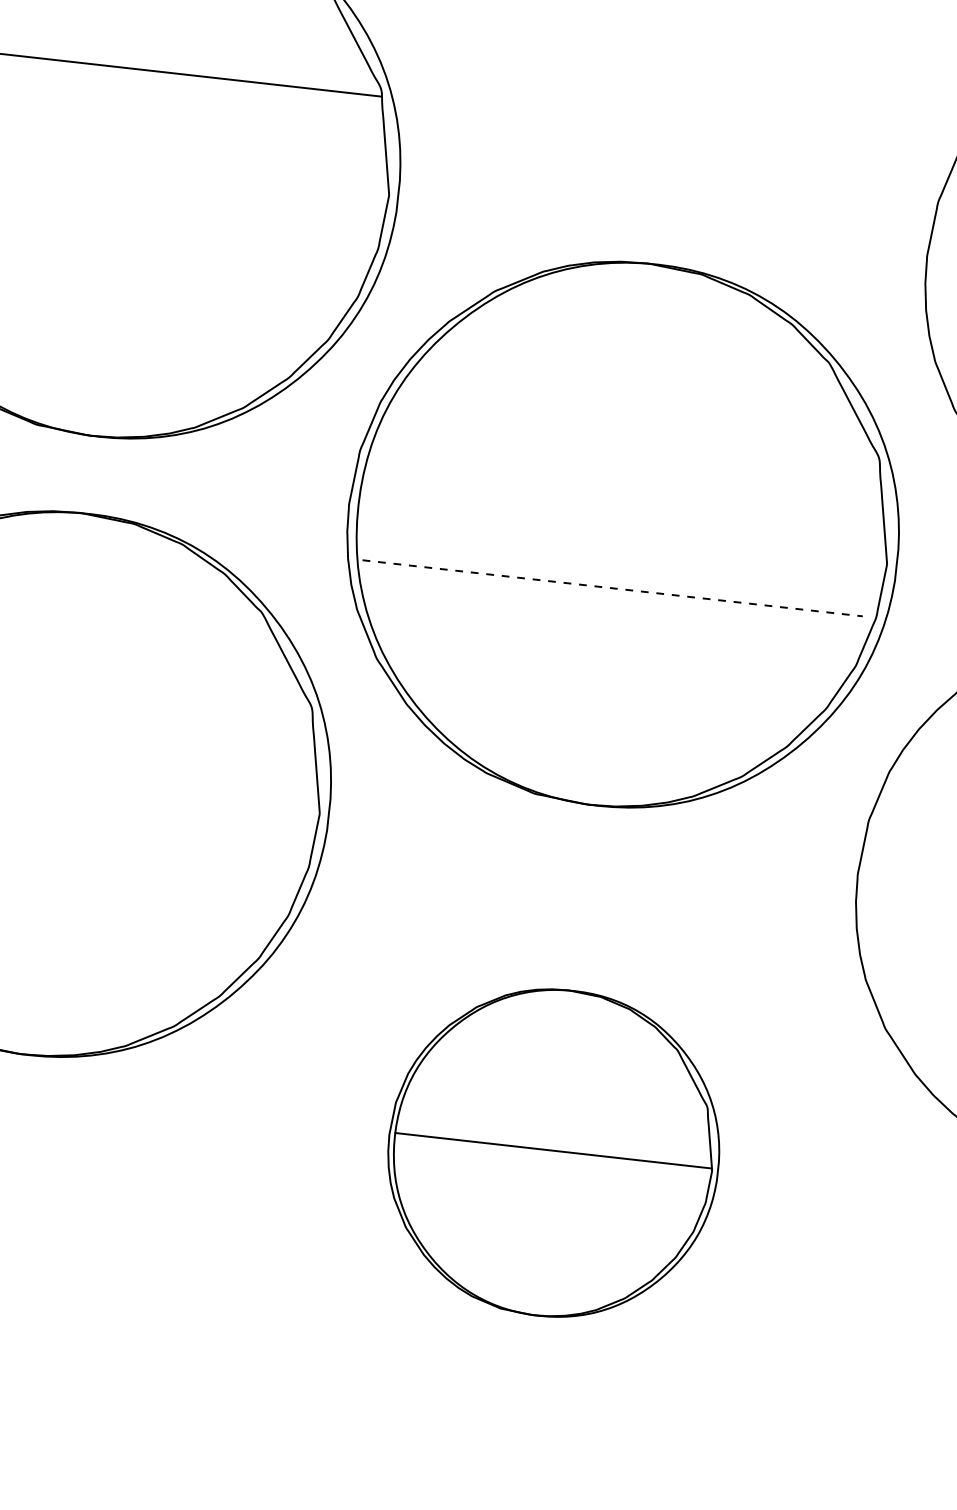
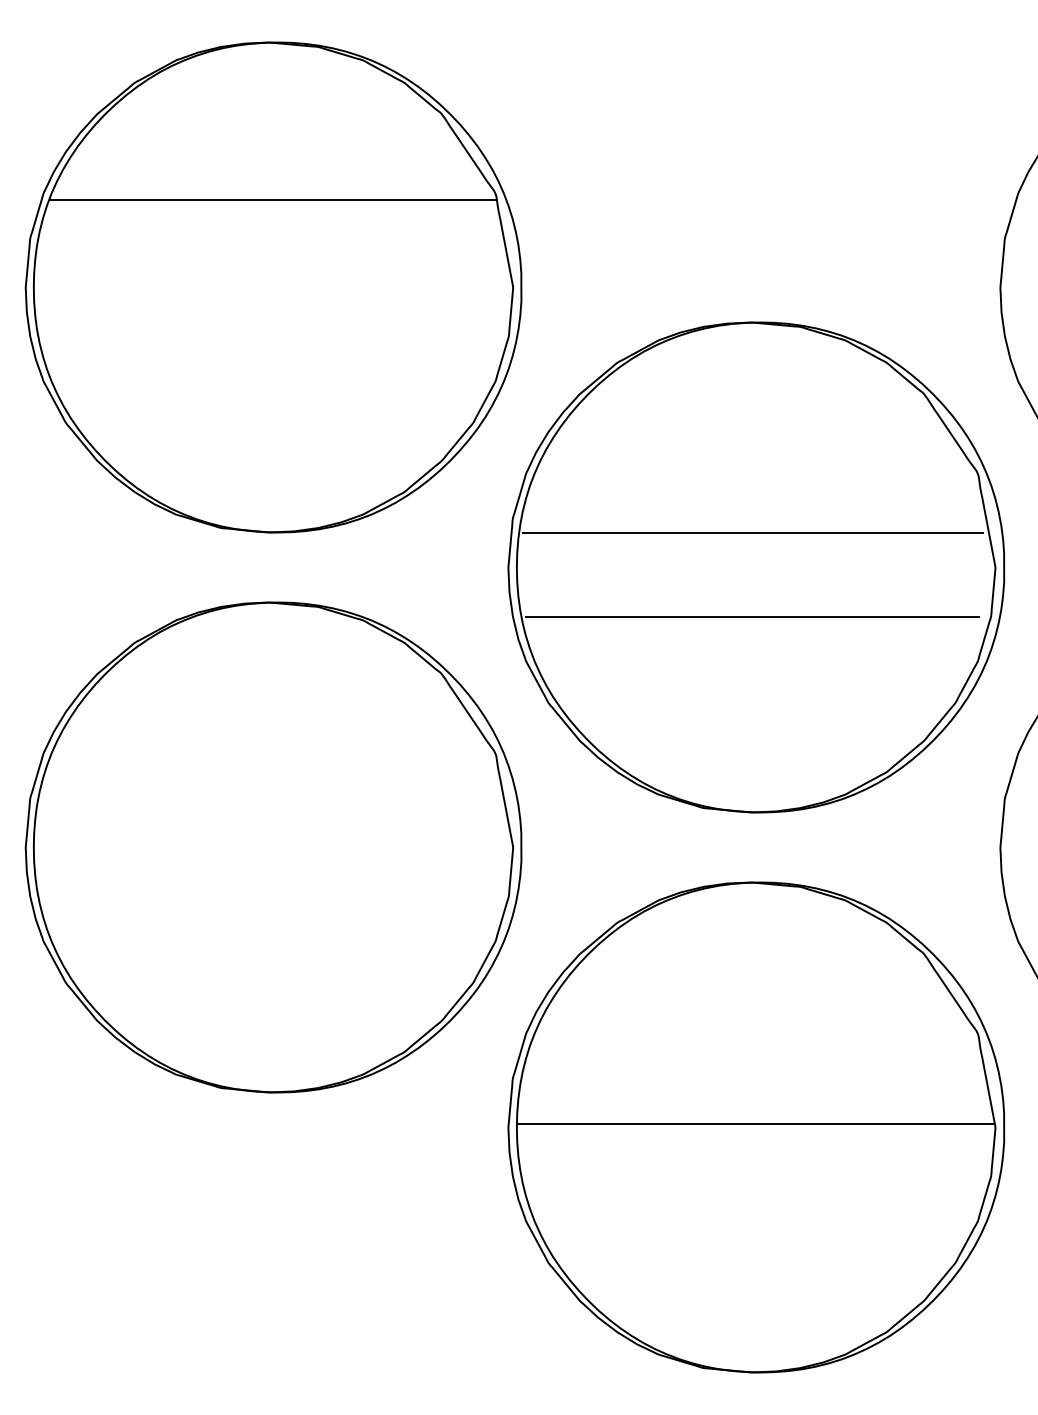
line: (624, 495) -> (753, 532), added
line: (613, 588) -> (753, 616), dashed -> solid
part: (553, 1153) -> (756, 1127), size x1.67

